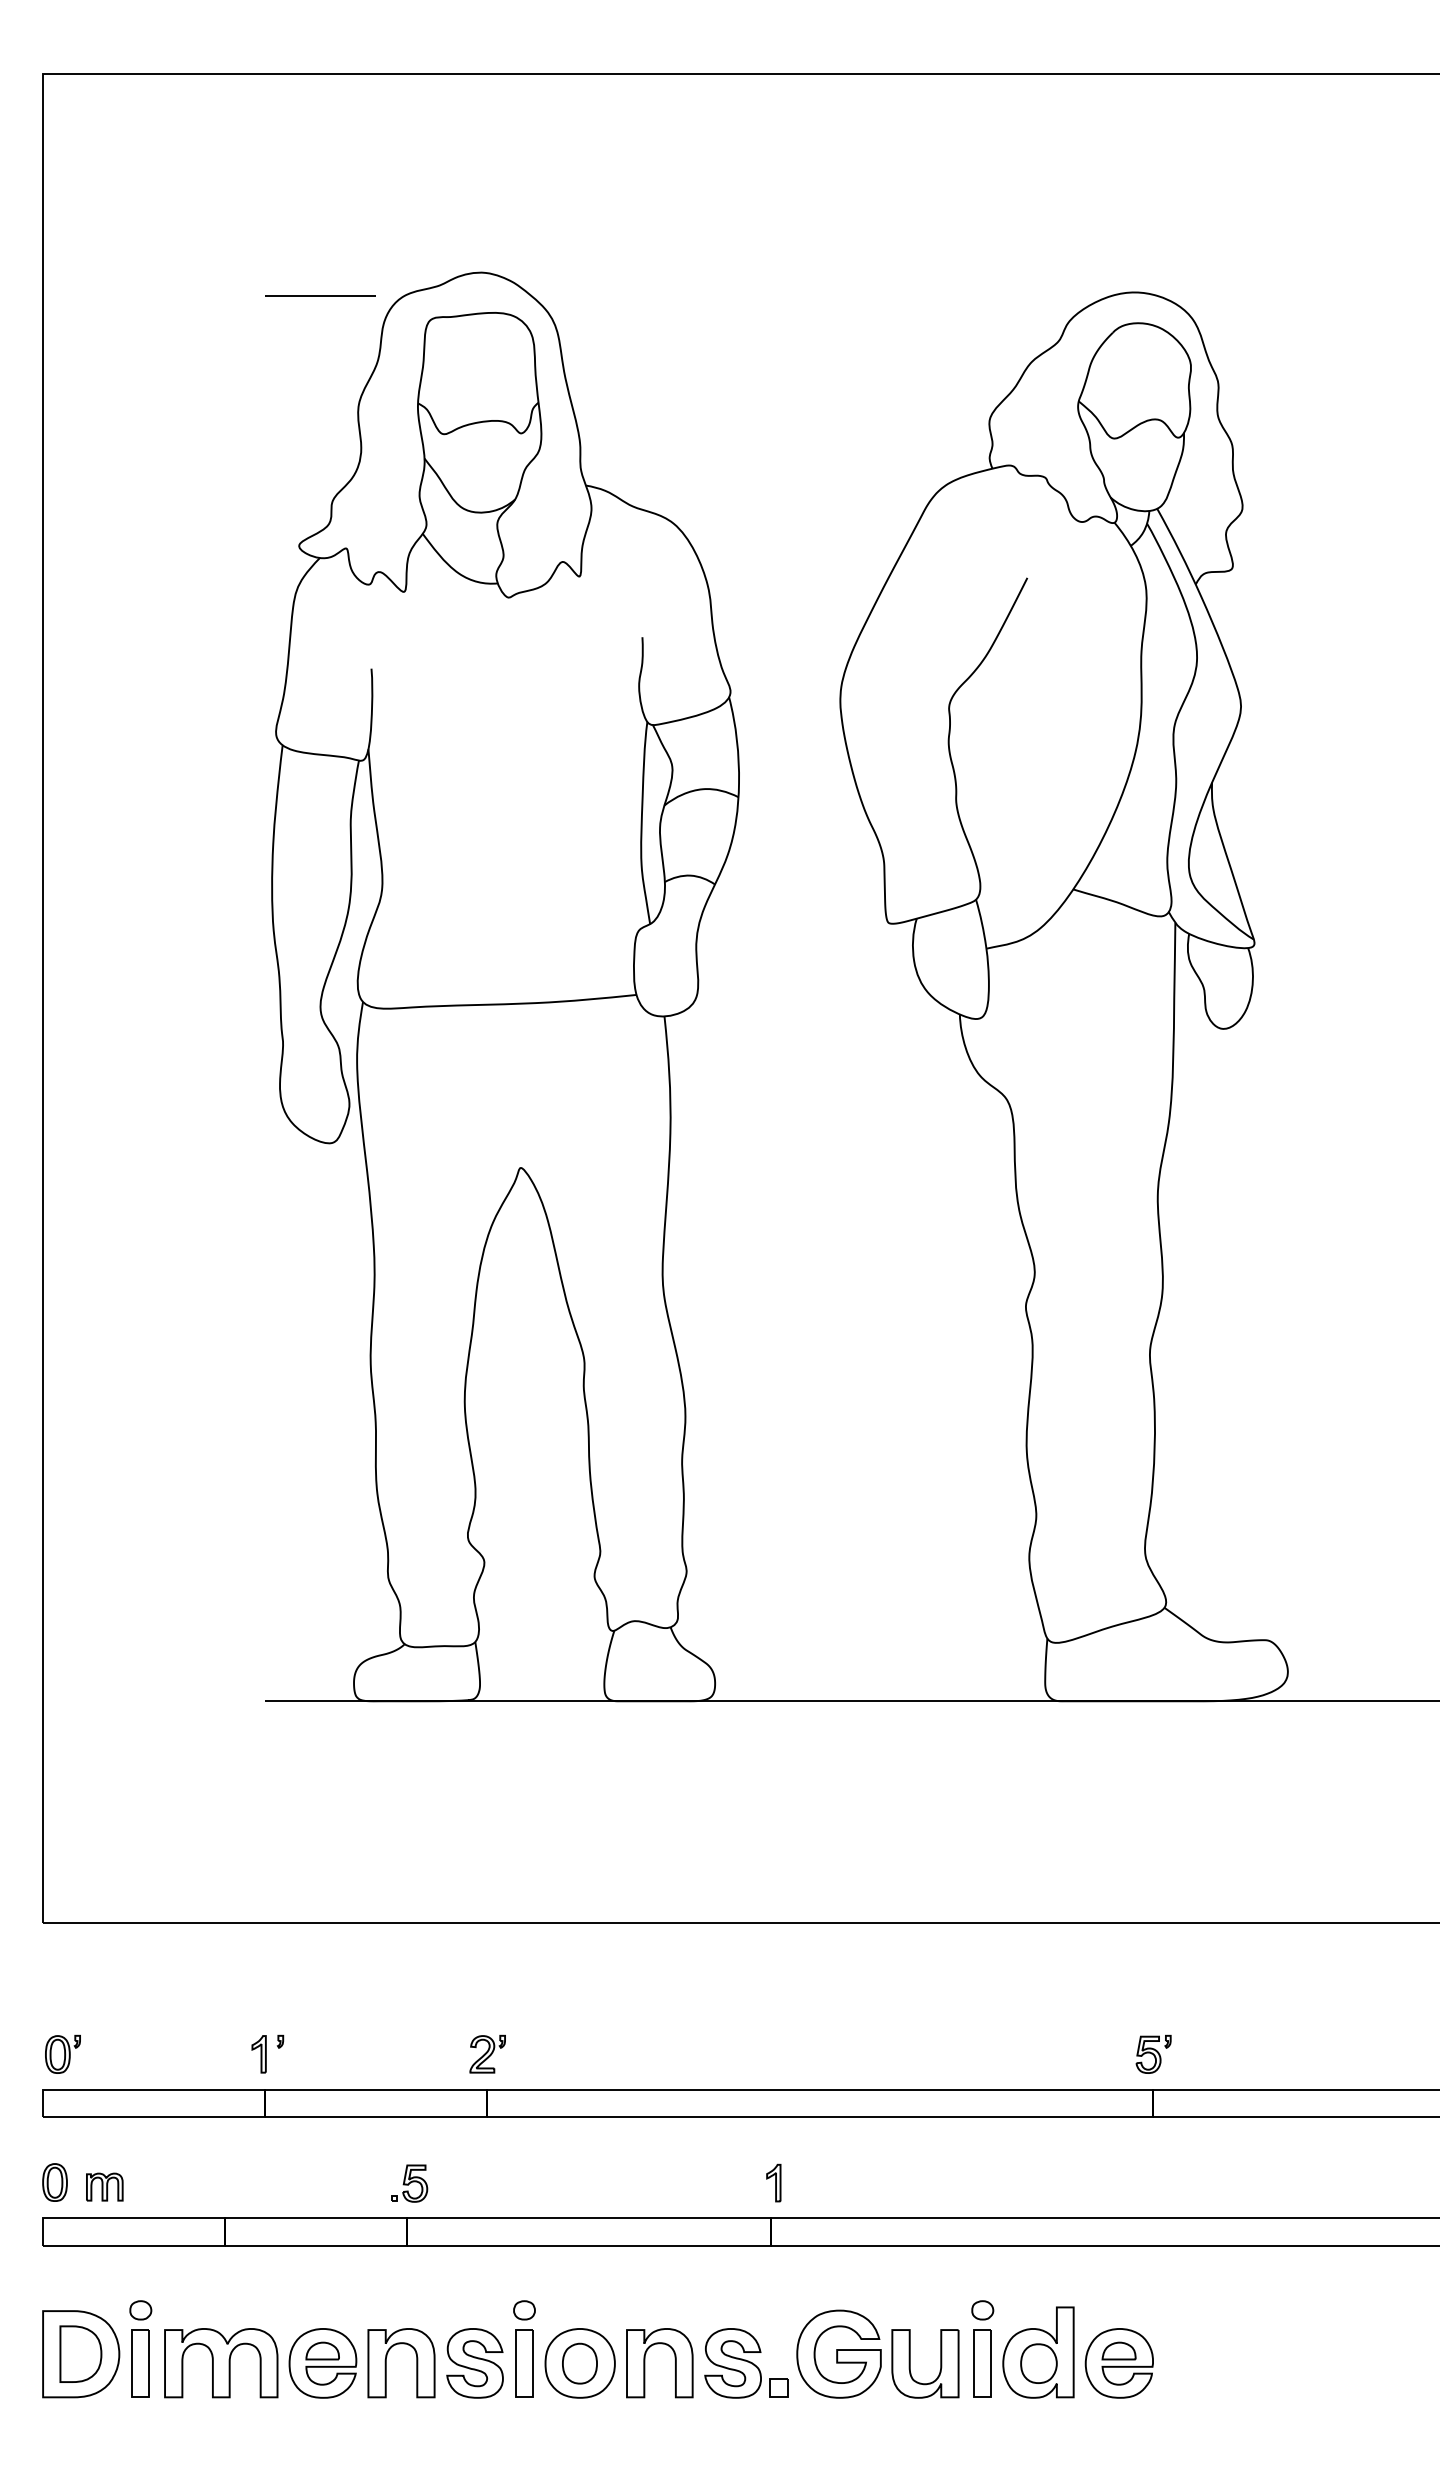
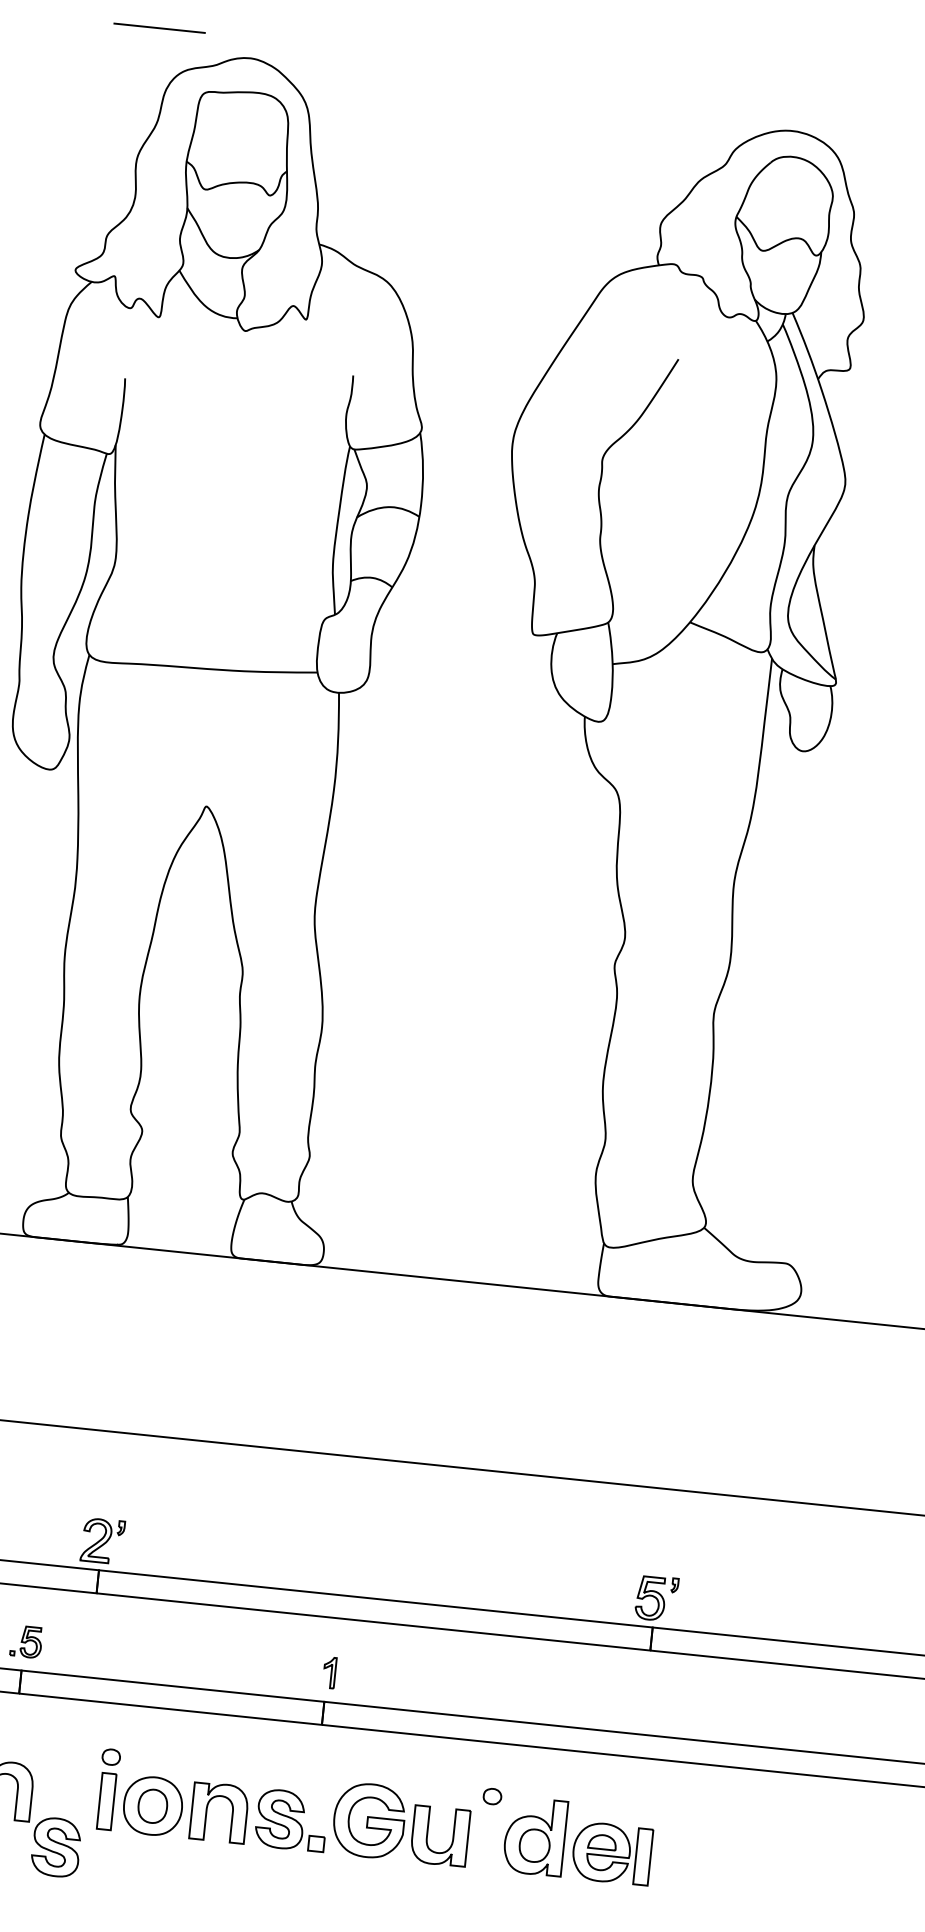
line: (320, 295) -> (159, 27), moved
part: (487, 2053) -> (102, 1540), size x1.4
part: (1153, 2053) -> (656, 1597), size x1.4
part: (474, 2363) -> (55, 1847), moved
part: (982, 2363) -> (643, 1856), moved

